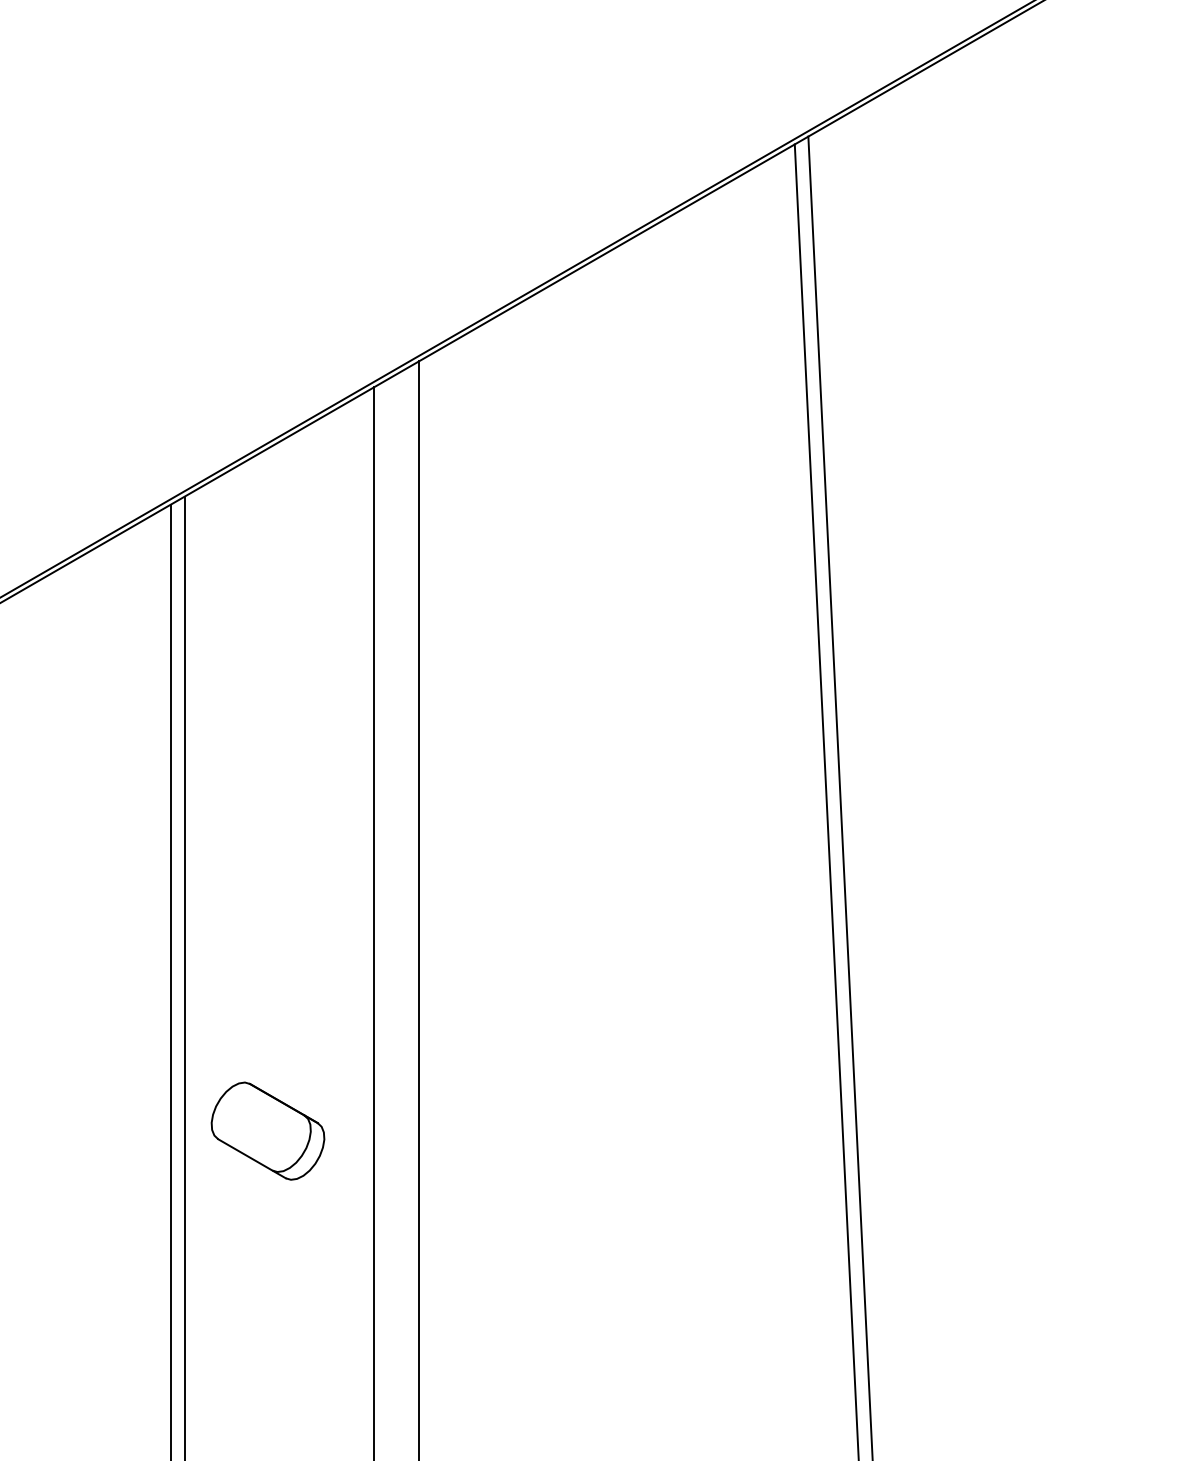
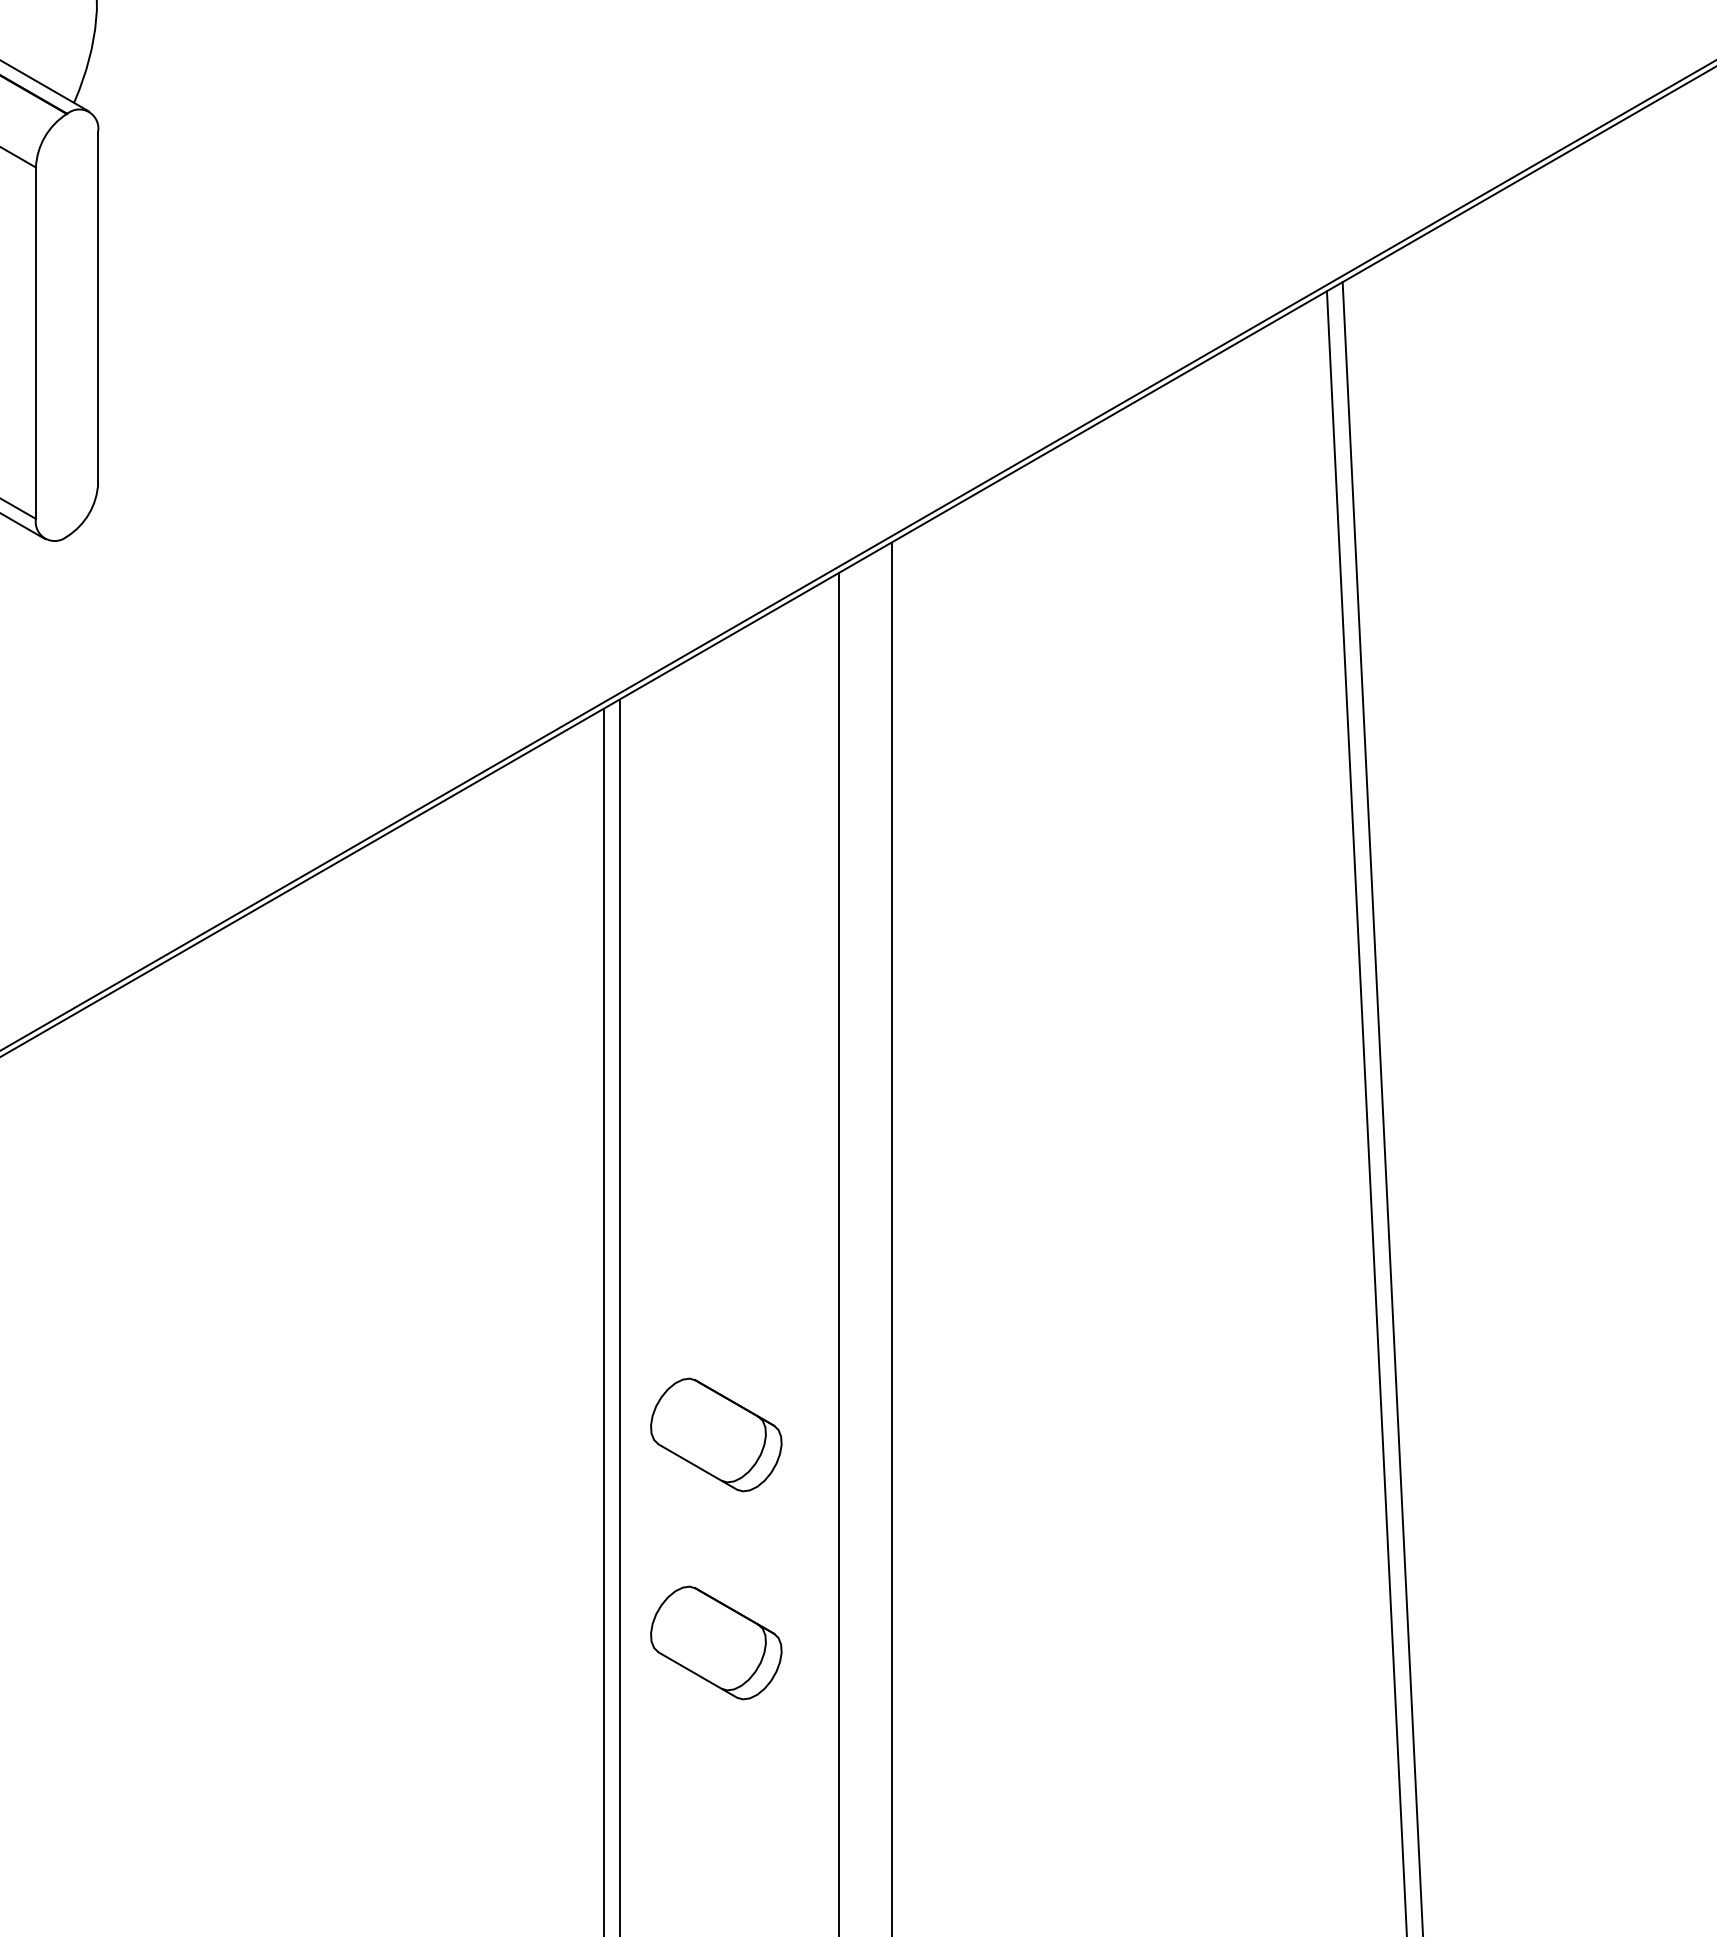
part: (268, 1310) -> (716, 1642), added

